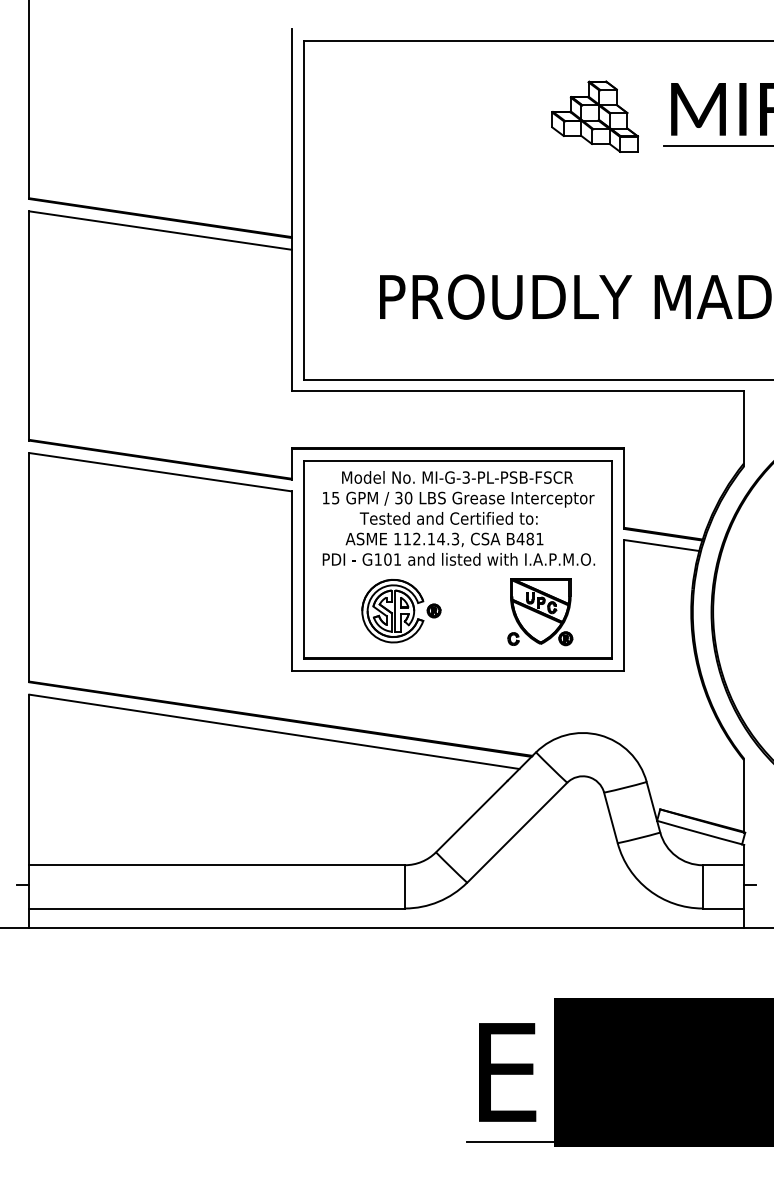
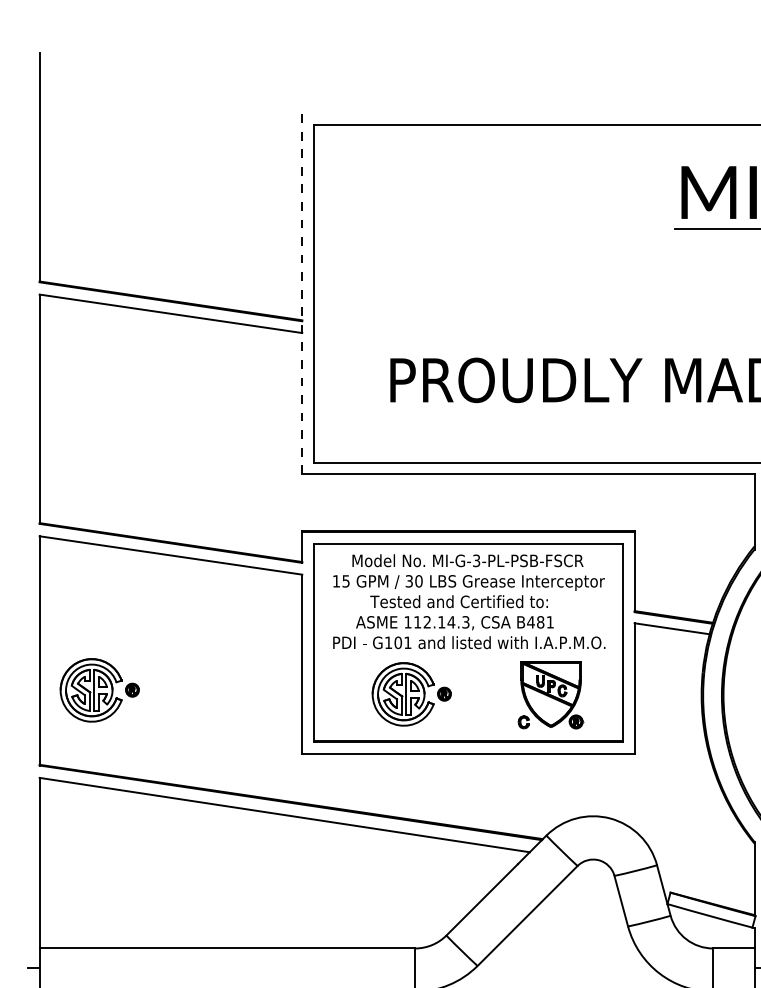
part: (595, 116) -> (605, 199), removed
line: (291, 209) -> (301, 292), solid -> dashed
part: (89, 607) -> (99, 690), added

